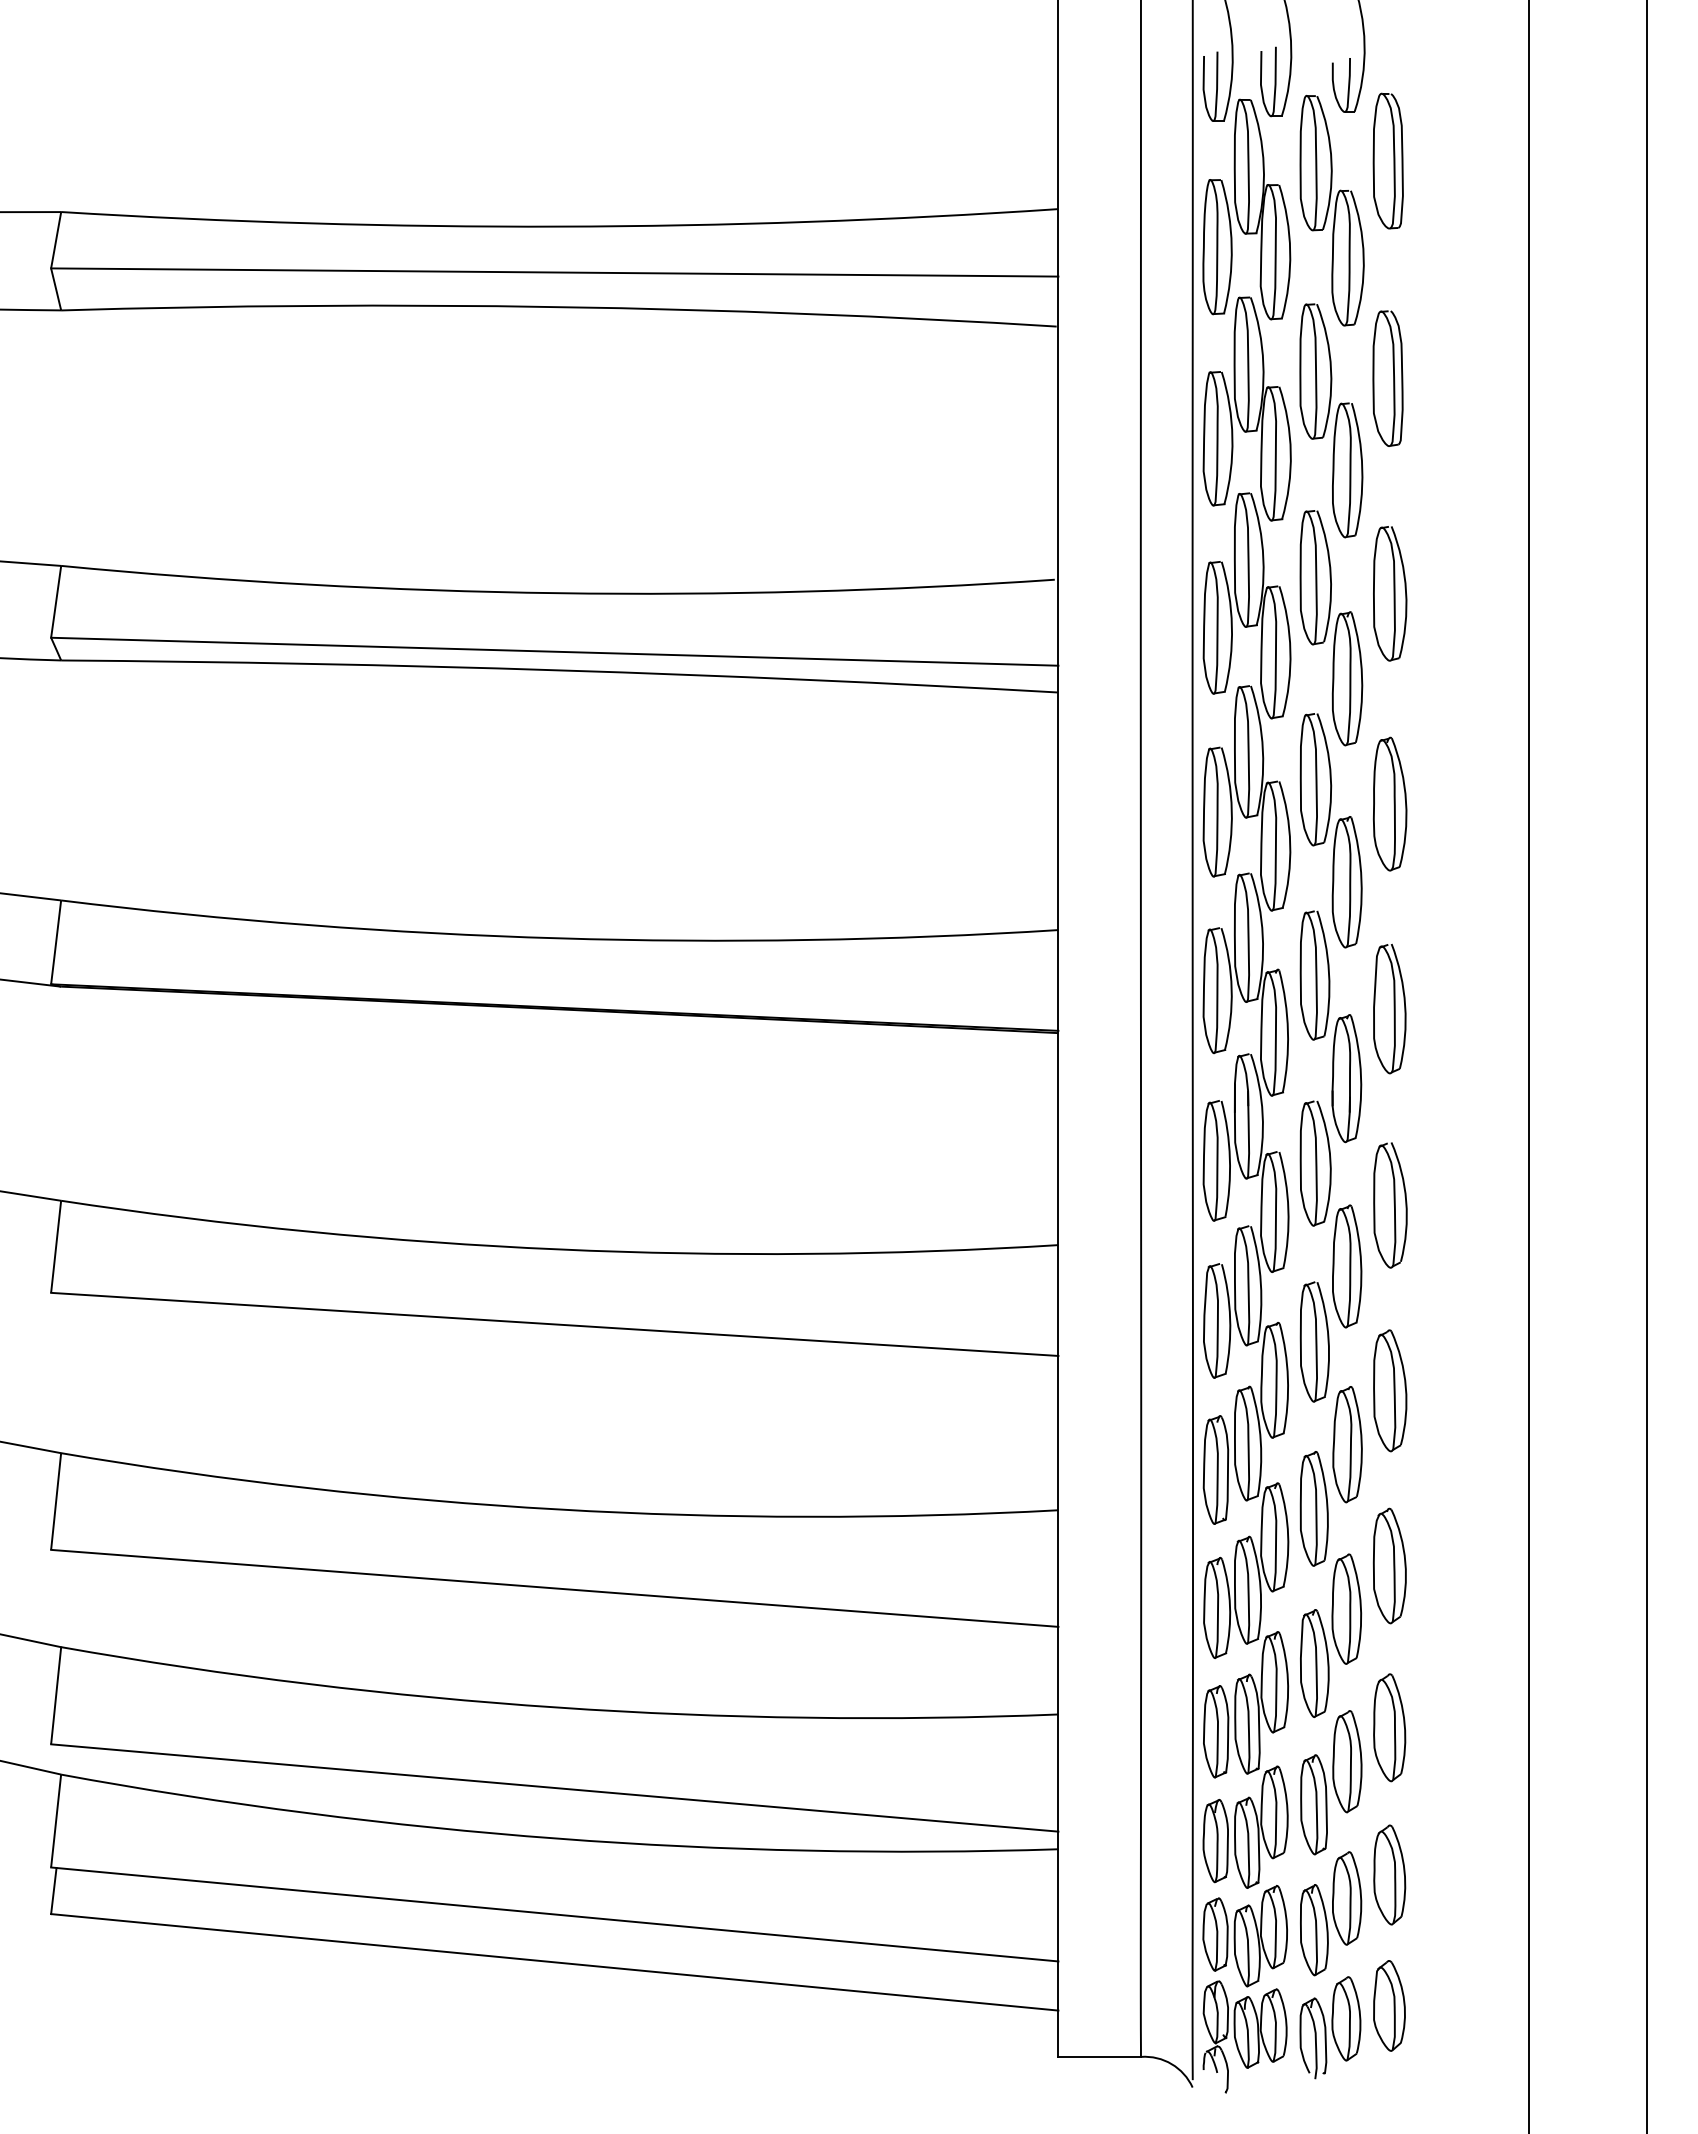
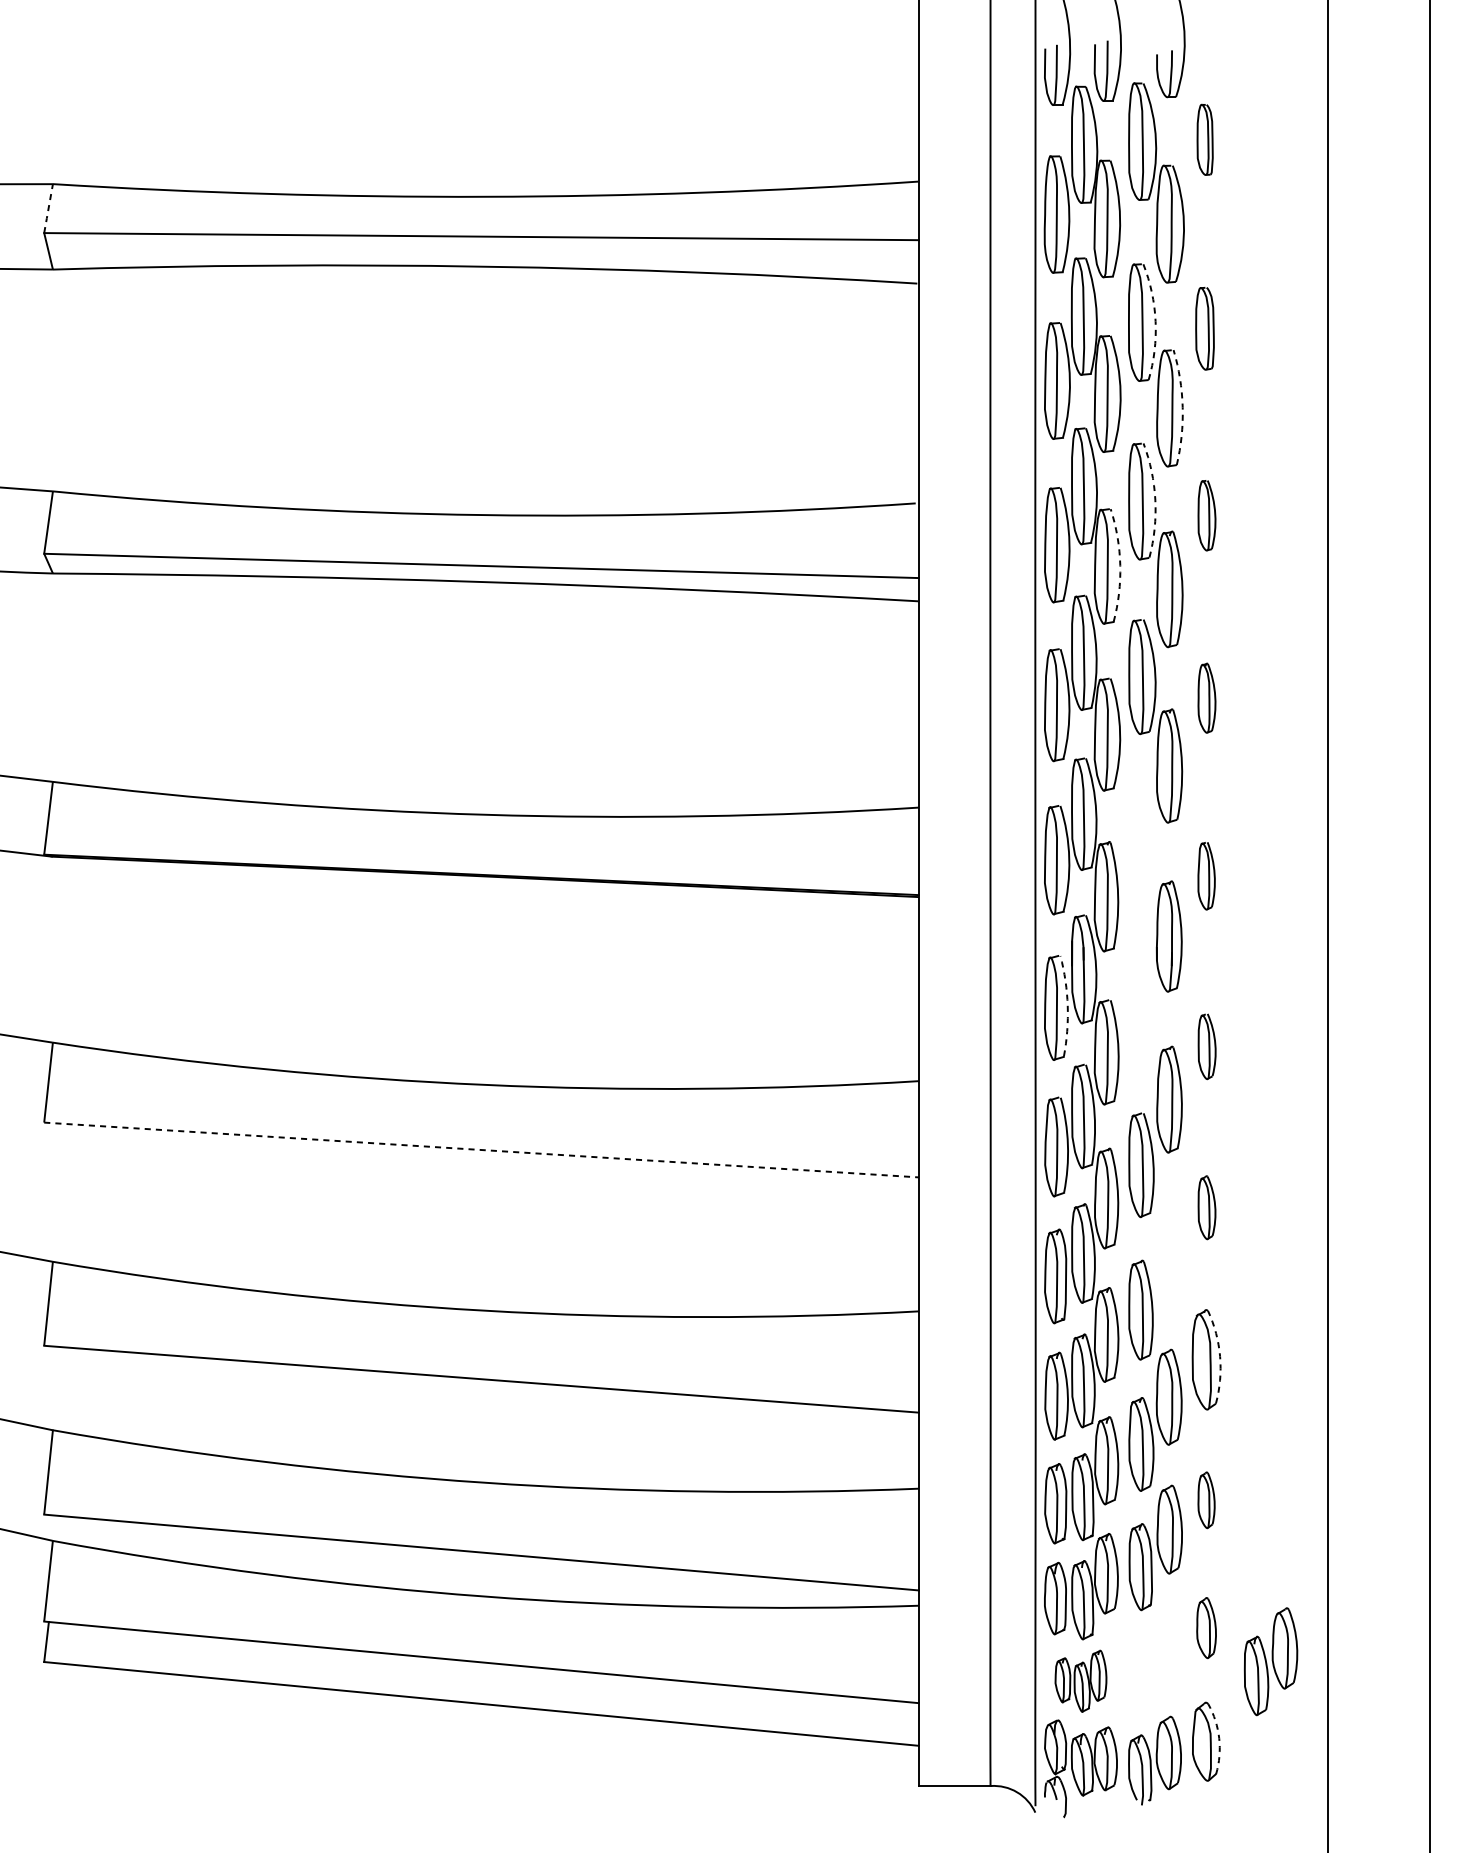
part: (1387, 160) -> (1204, 139), size x0.6
line: (56, 240) -> (48, 208), solid -> dashed
arc: (1331, 370) -> (1155, 321), solid -> dashed
part: (1387, 378) -> (1204, 328), size x0.7
arc: (1362, 469) -> (1182, 407), solid -> dashed
arc: (1330, 575) -> (1155, 499), solid -> dashed
part: (1390, 593) -> (1207, 515), size x0.6
arc: (1290, 651) -> (1120, 565), solid -> dashed
part: (1390, 803) -> (1207, 697), size x0.6
part: (1314, 975) -> (1141, 847), removed
part: (1389, 1008) -> (1206, 875), size x0.6
arc: (1229, 1158) -> (1067, 1005), solid -> dashed
part: (1315, 1163) -> (1142, 1010), removed
part: (1390, 1205) -> (1207, 1046), size x0.6
line: (554, 1324) -> (481, 1150), solid -> dashed
part: (1390, 1390) -> (1207, 1207), size x0.6
part: (1347, 1444) -> (1169, 1254), removed
arc: (1405, 1562) -> (1220, 1356), solid -> dashed
part: (1389, 1727) -> (1206, 1500), size x0.6
part: (1389, 1874) -> (1206, 1627), size x0.7
part: (1331, 1913) -> (1271, 1661), moved
part: (1244, 1936) -> (1080, 1681), size x0.7
arc: (1404, 2001) -> (1219, 1737), solid -> dashed

